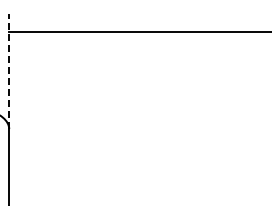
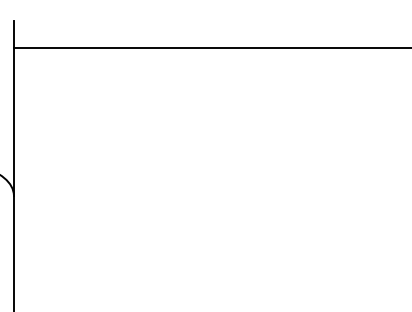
line: (9, 71) -> (14, 108), dashed -> solid

